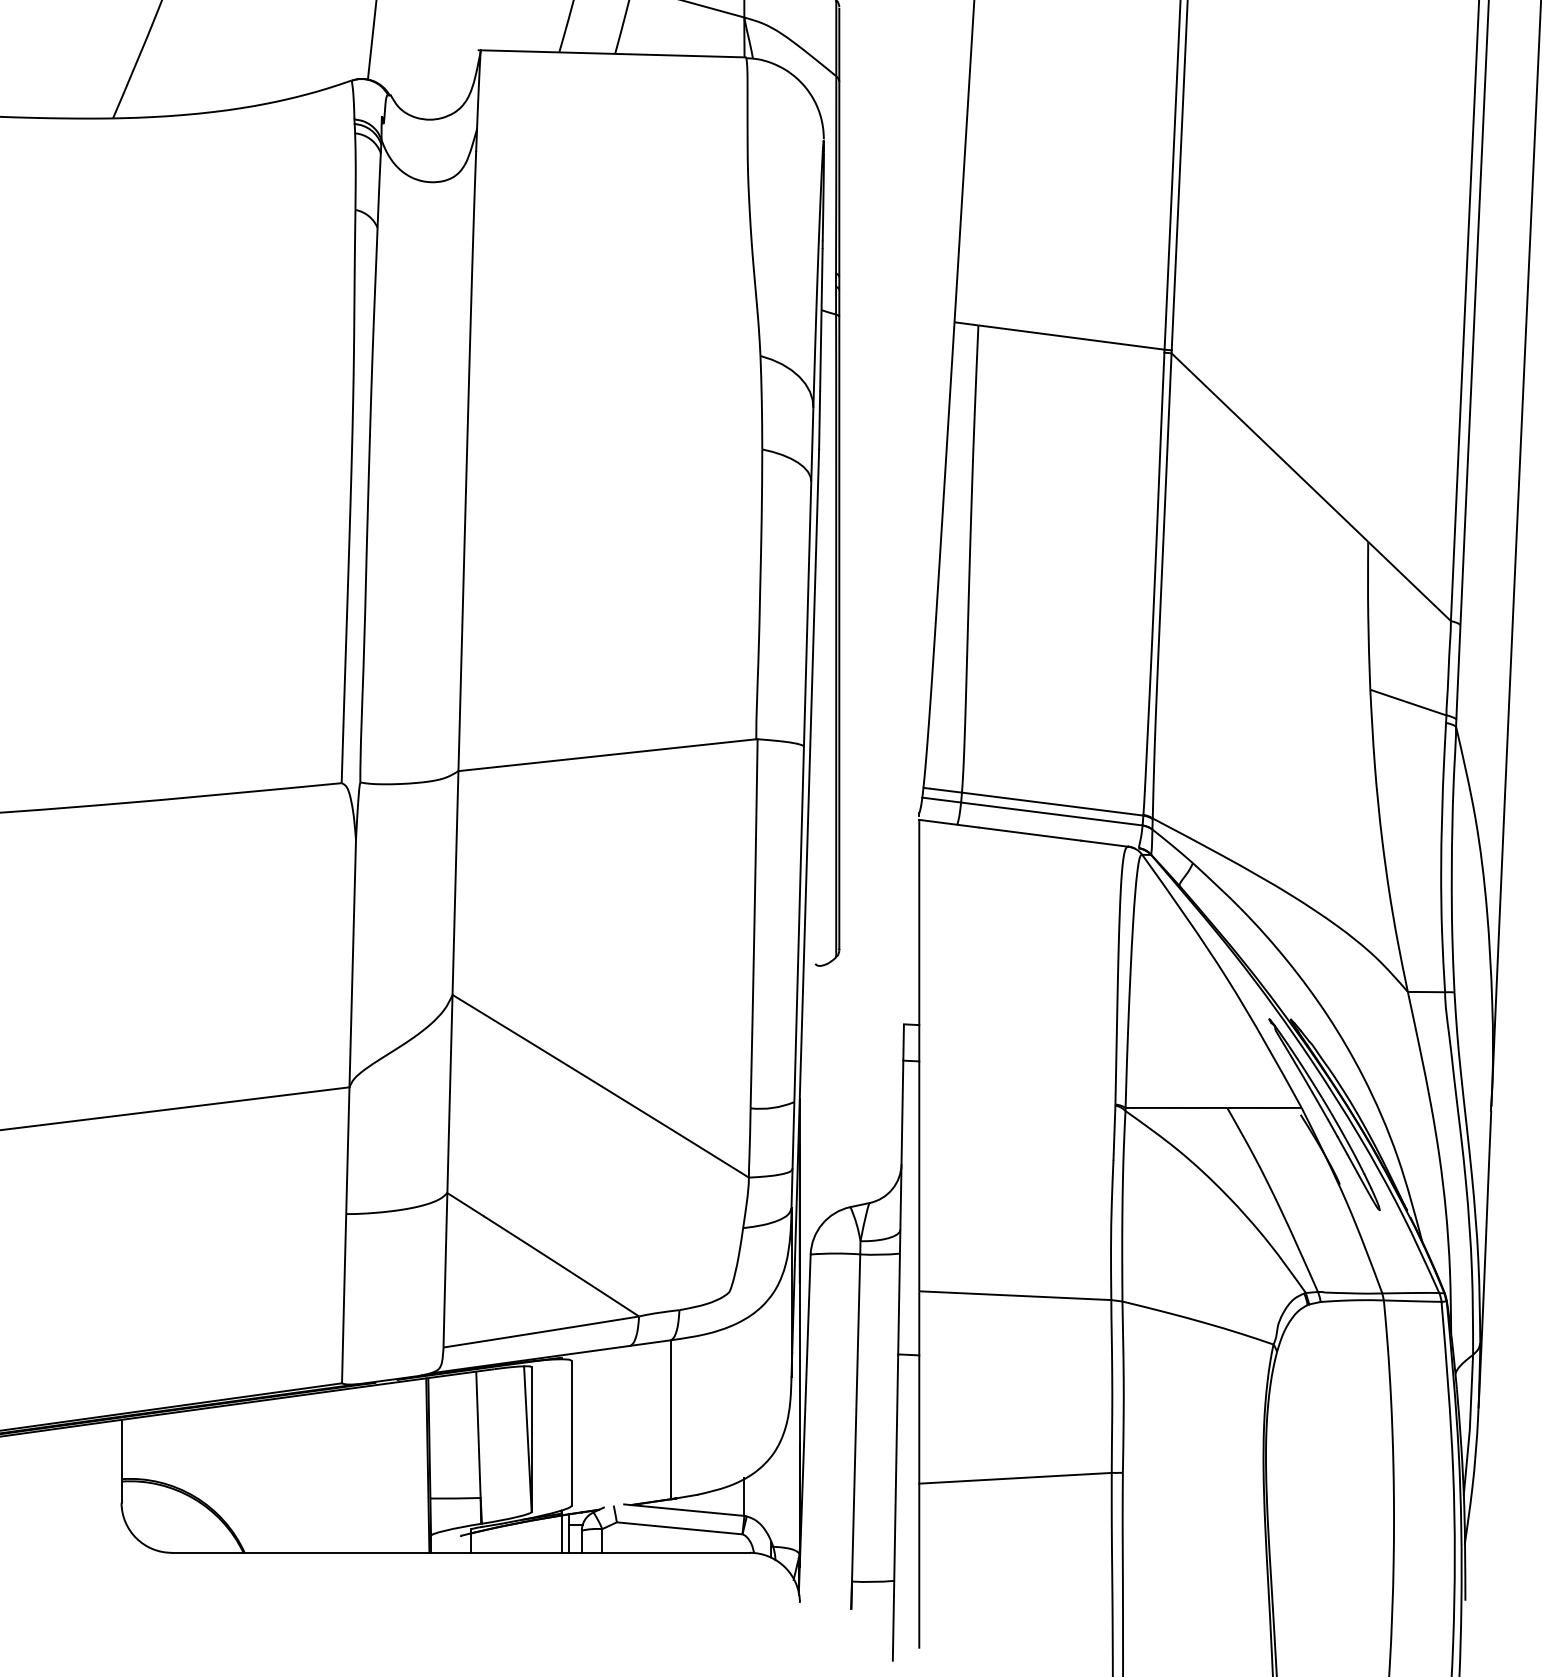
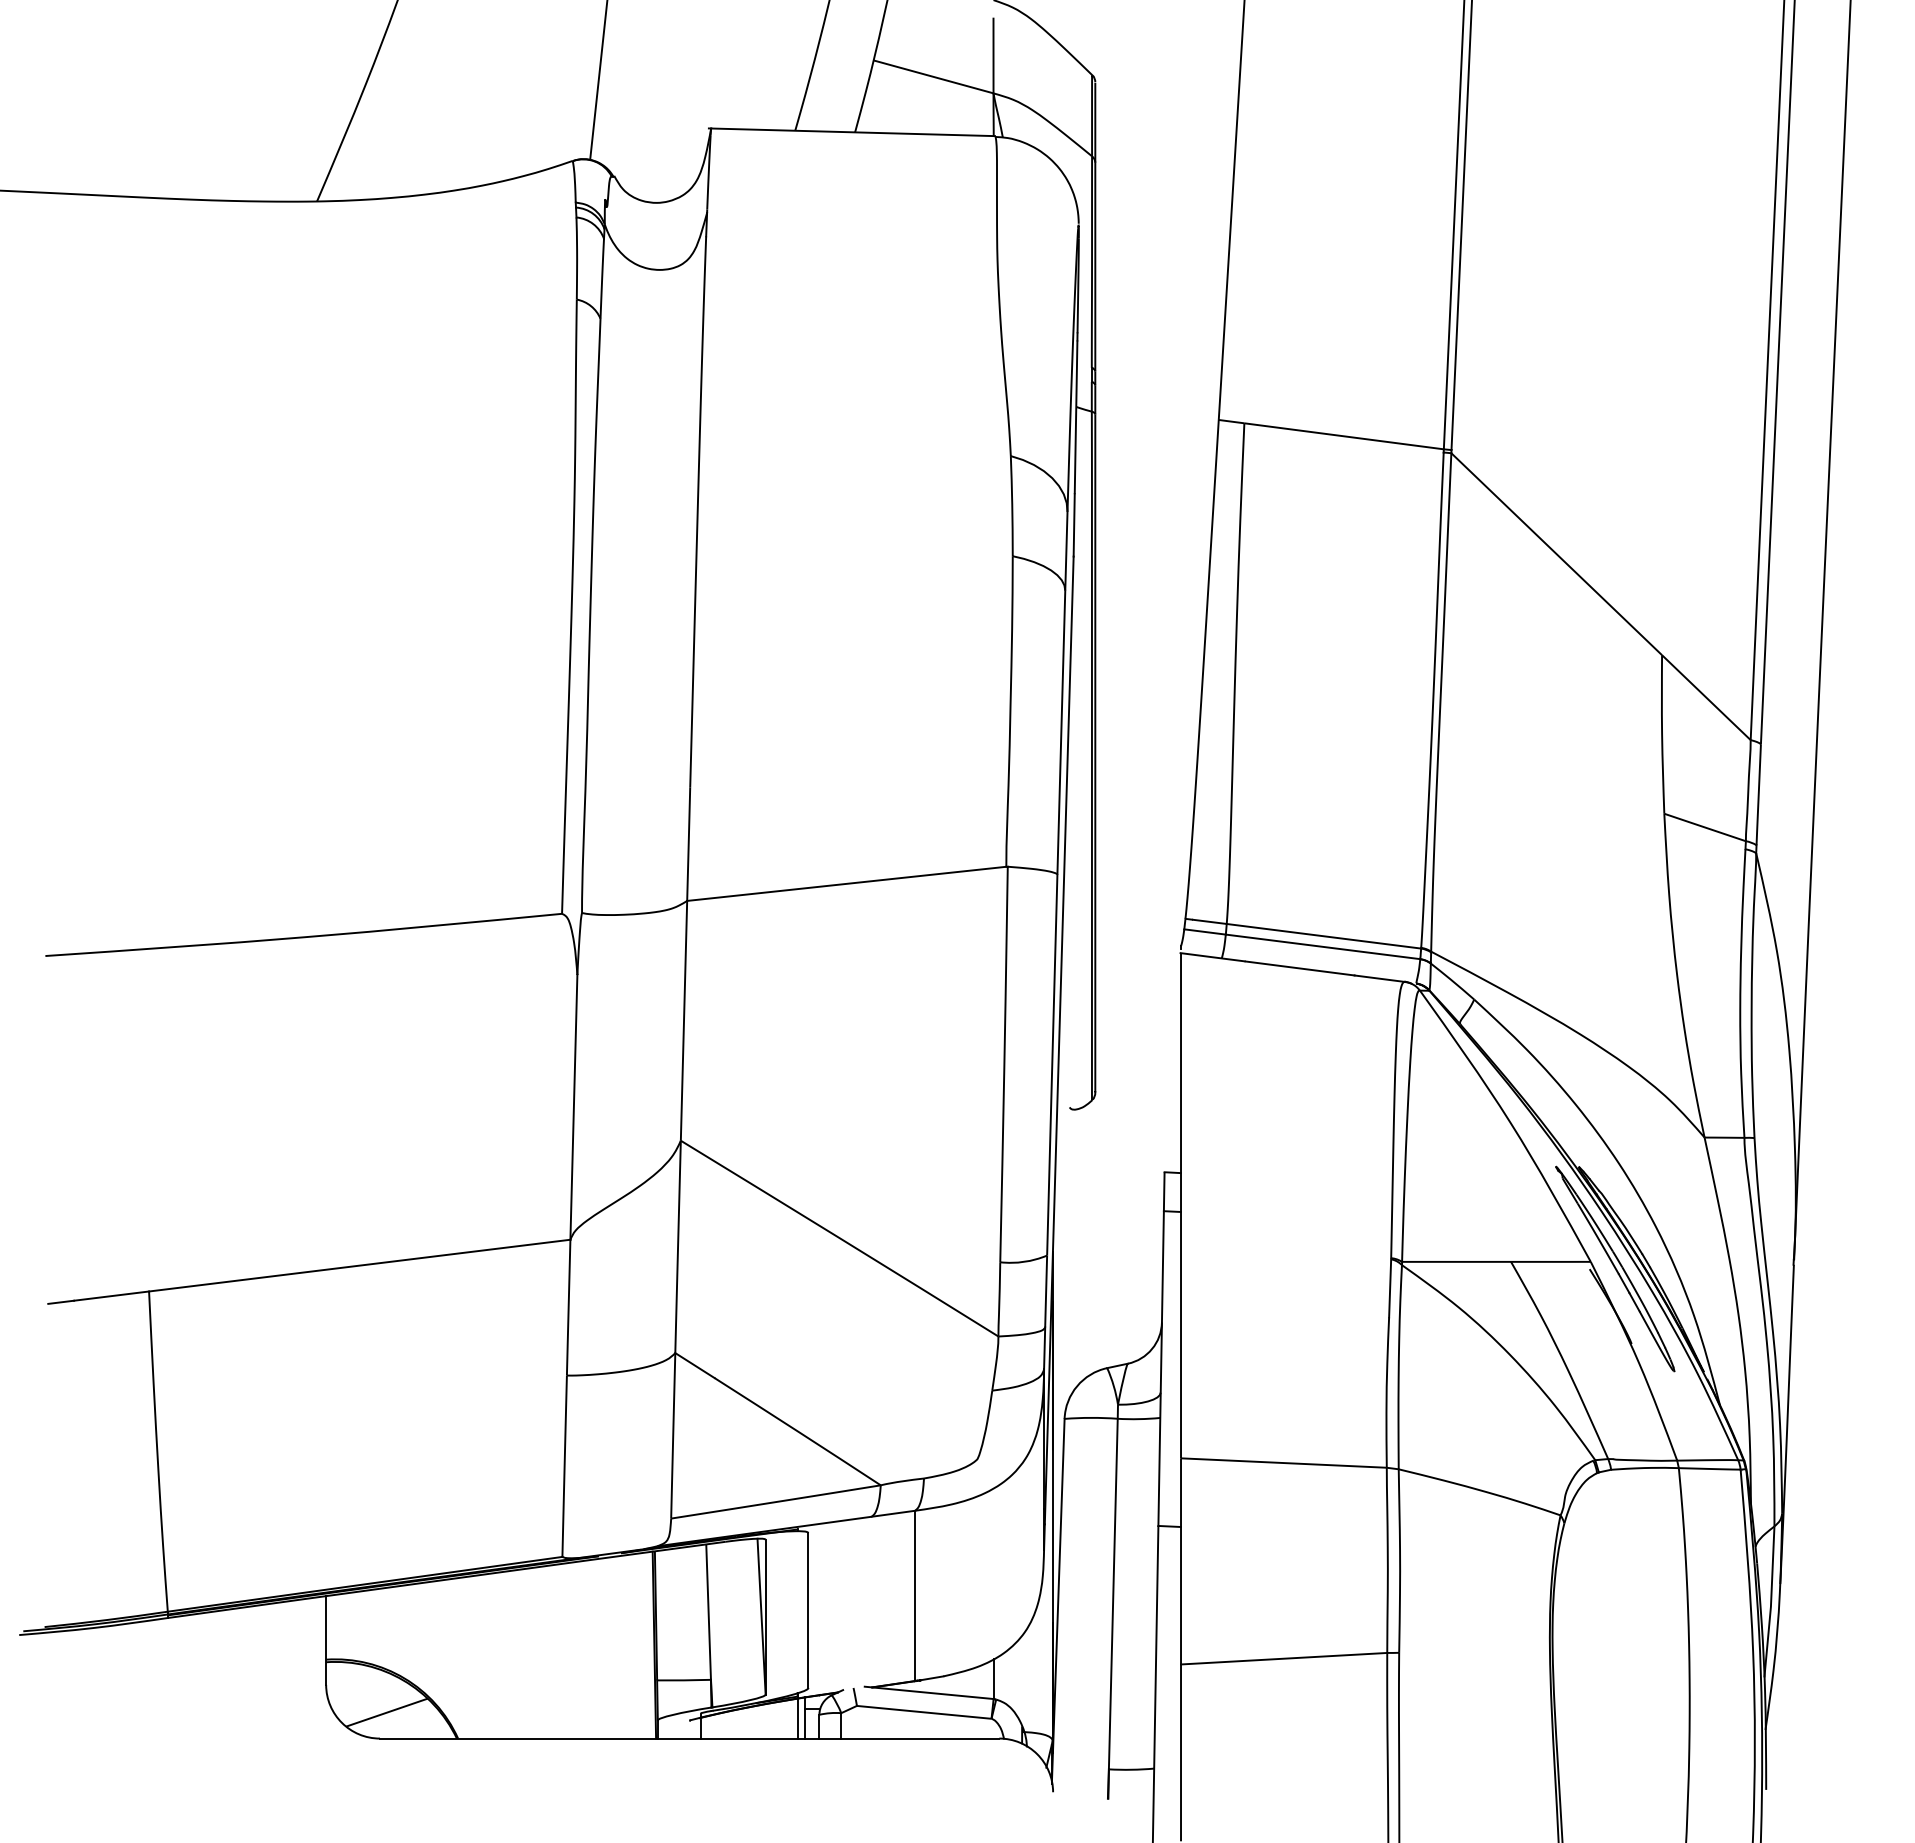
line: (178, 1528) -> (387, 1712), added

